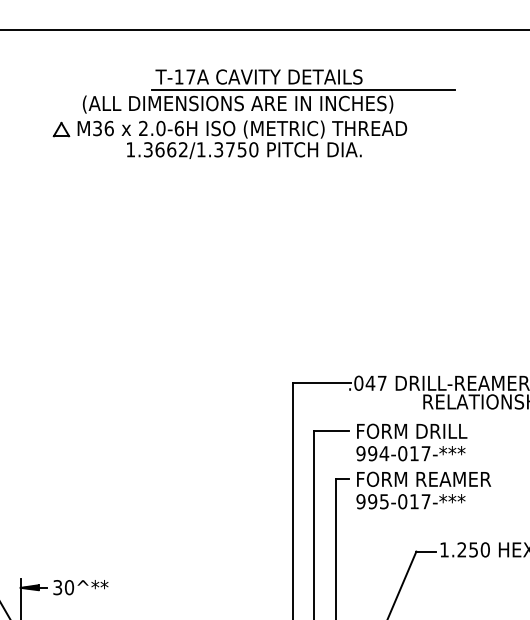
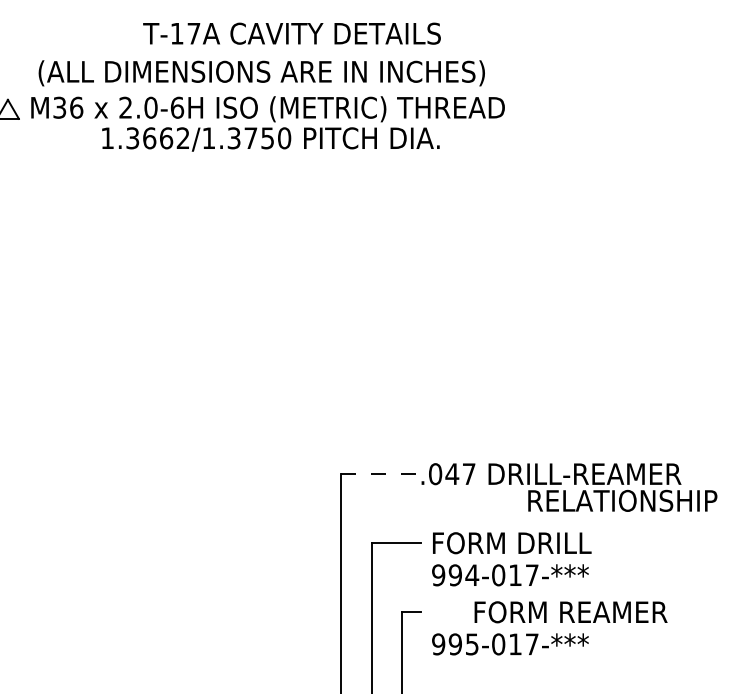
line: (303, 90) -> (355, 53), removed
line: (322, 383) -> (383, 474), solid -> dashed
text: (424, 478) -> (571, 611), moved

